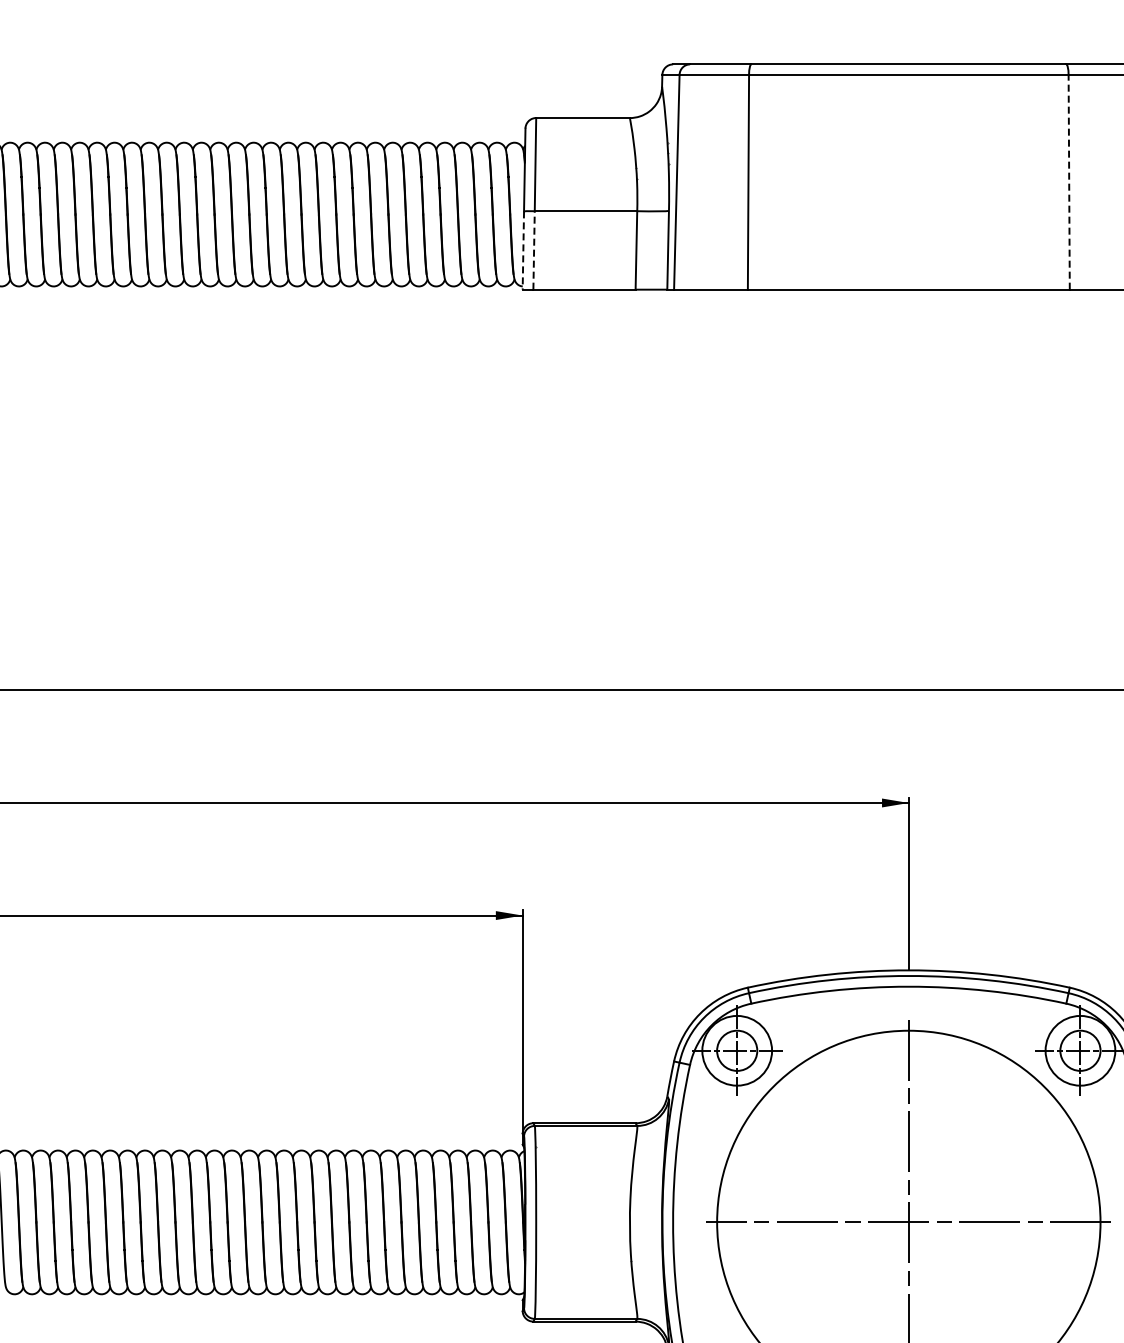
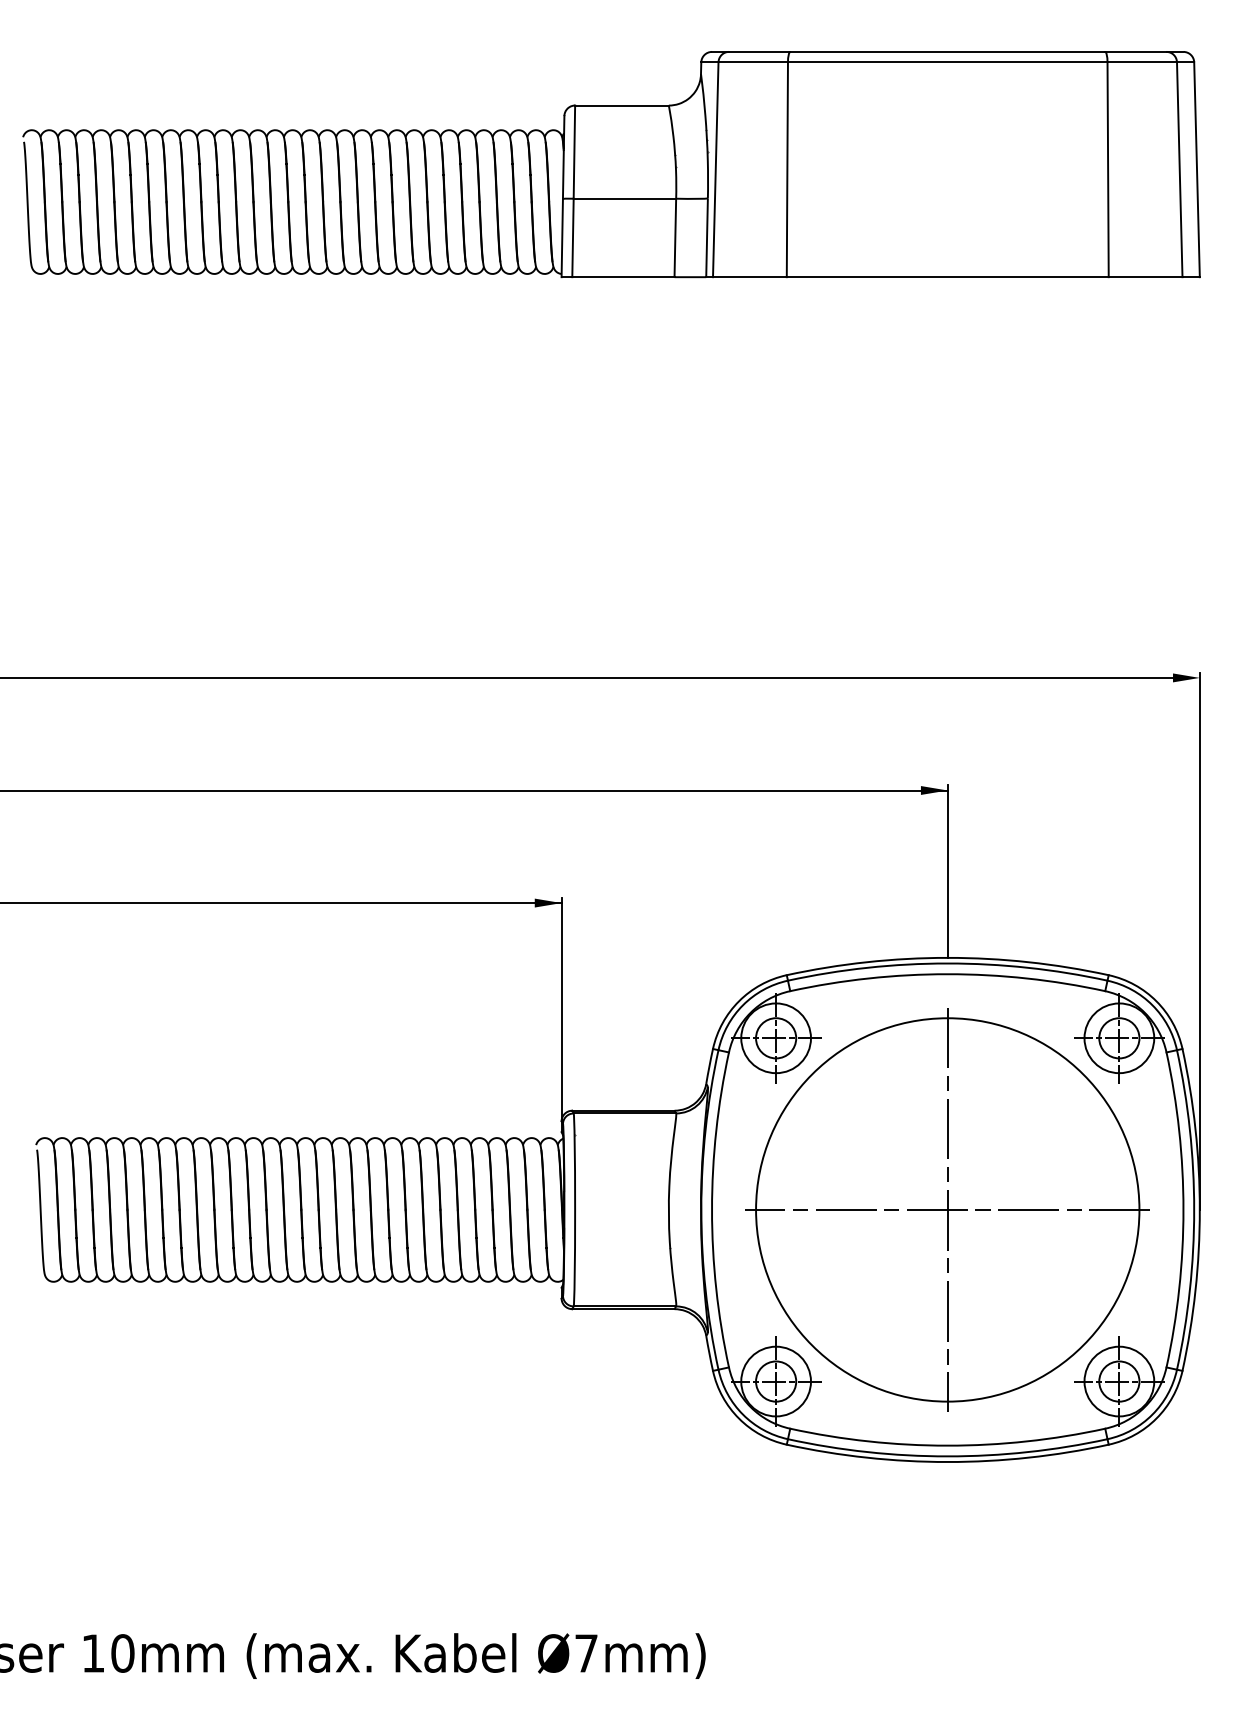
line: (1069, 181) -> (1108, 169), dashed -> solid
line: (534, 249) -> (573, 237), dashed -> solid
line: (523, 250) -> (562, 238), dashed -> solid

